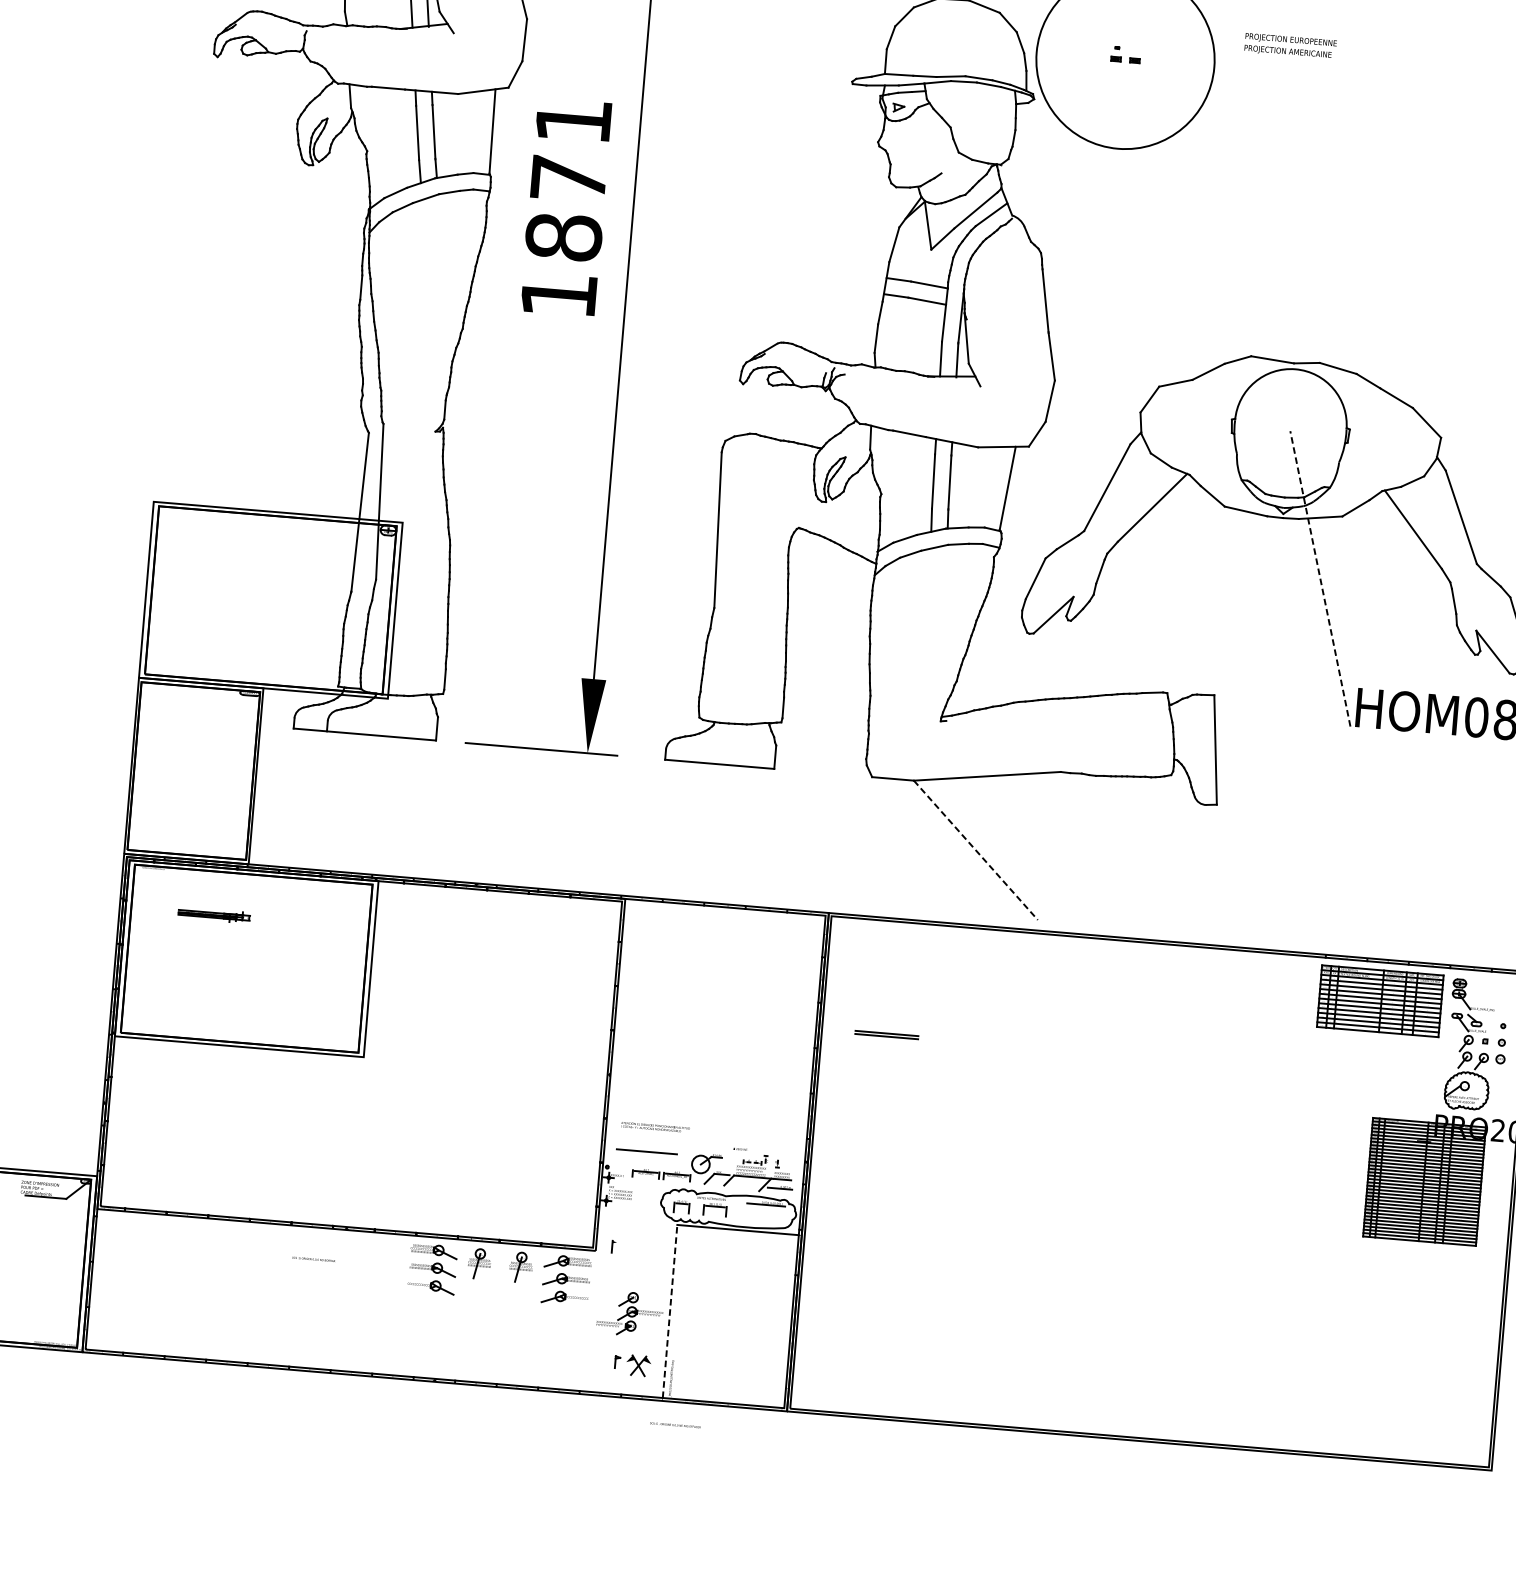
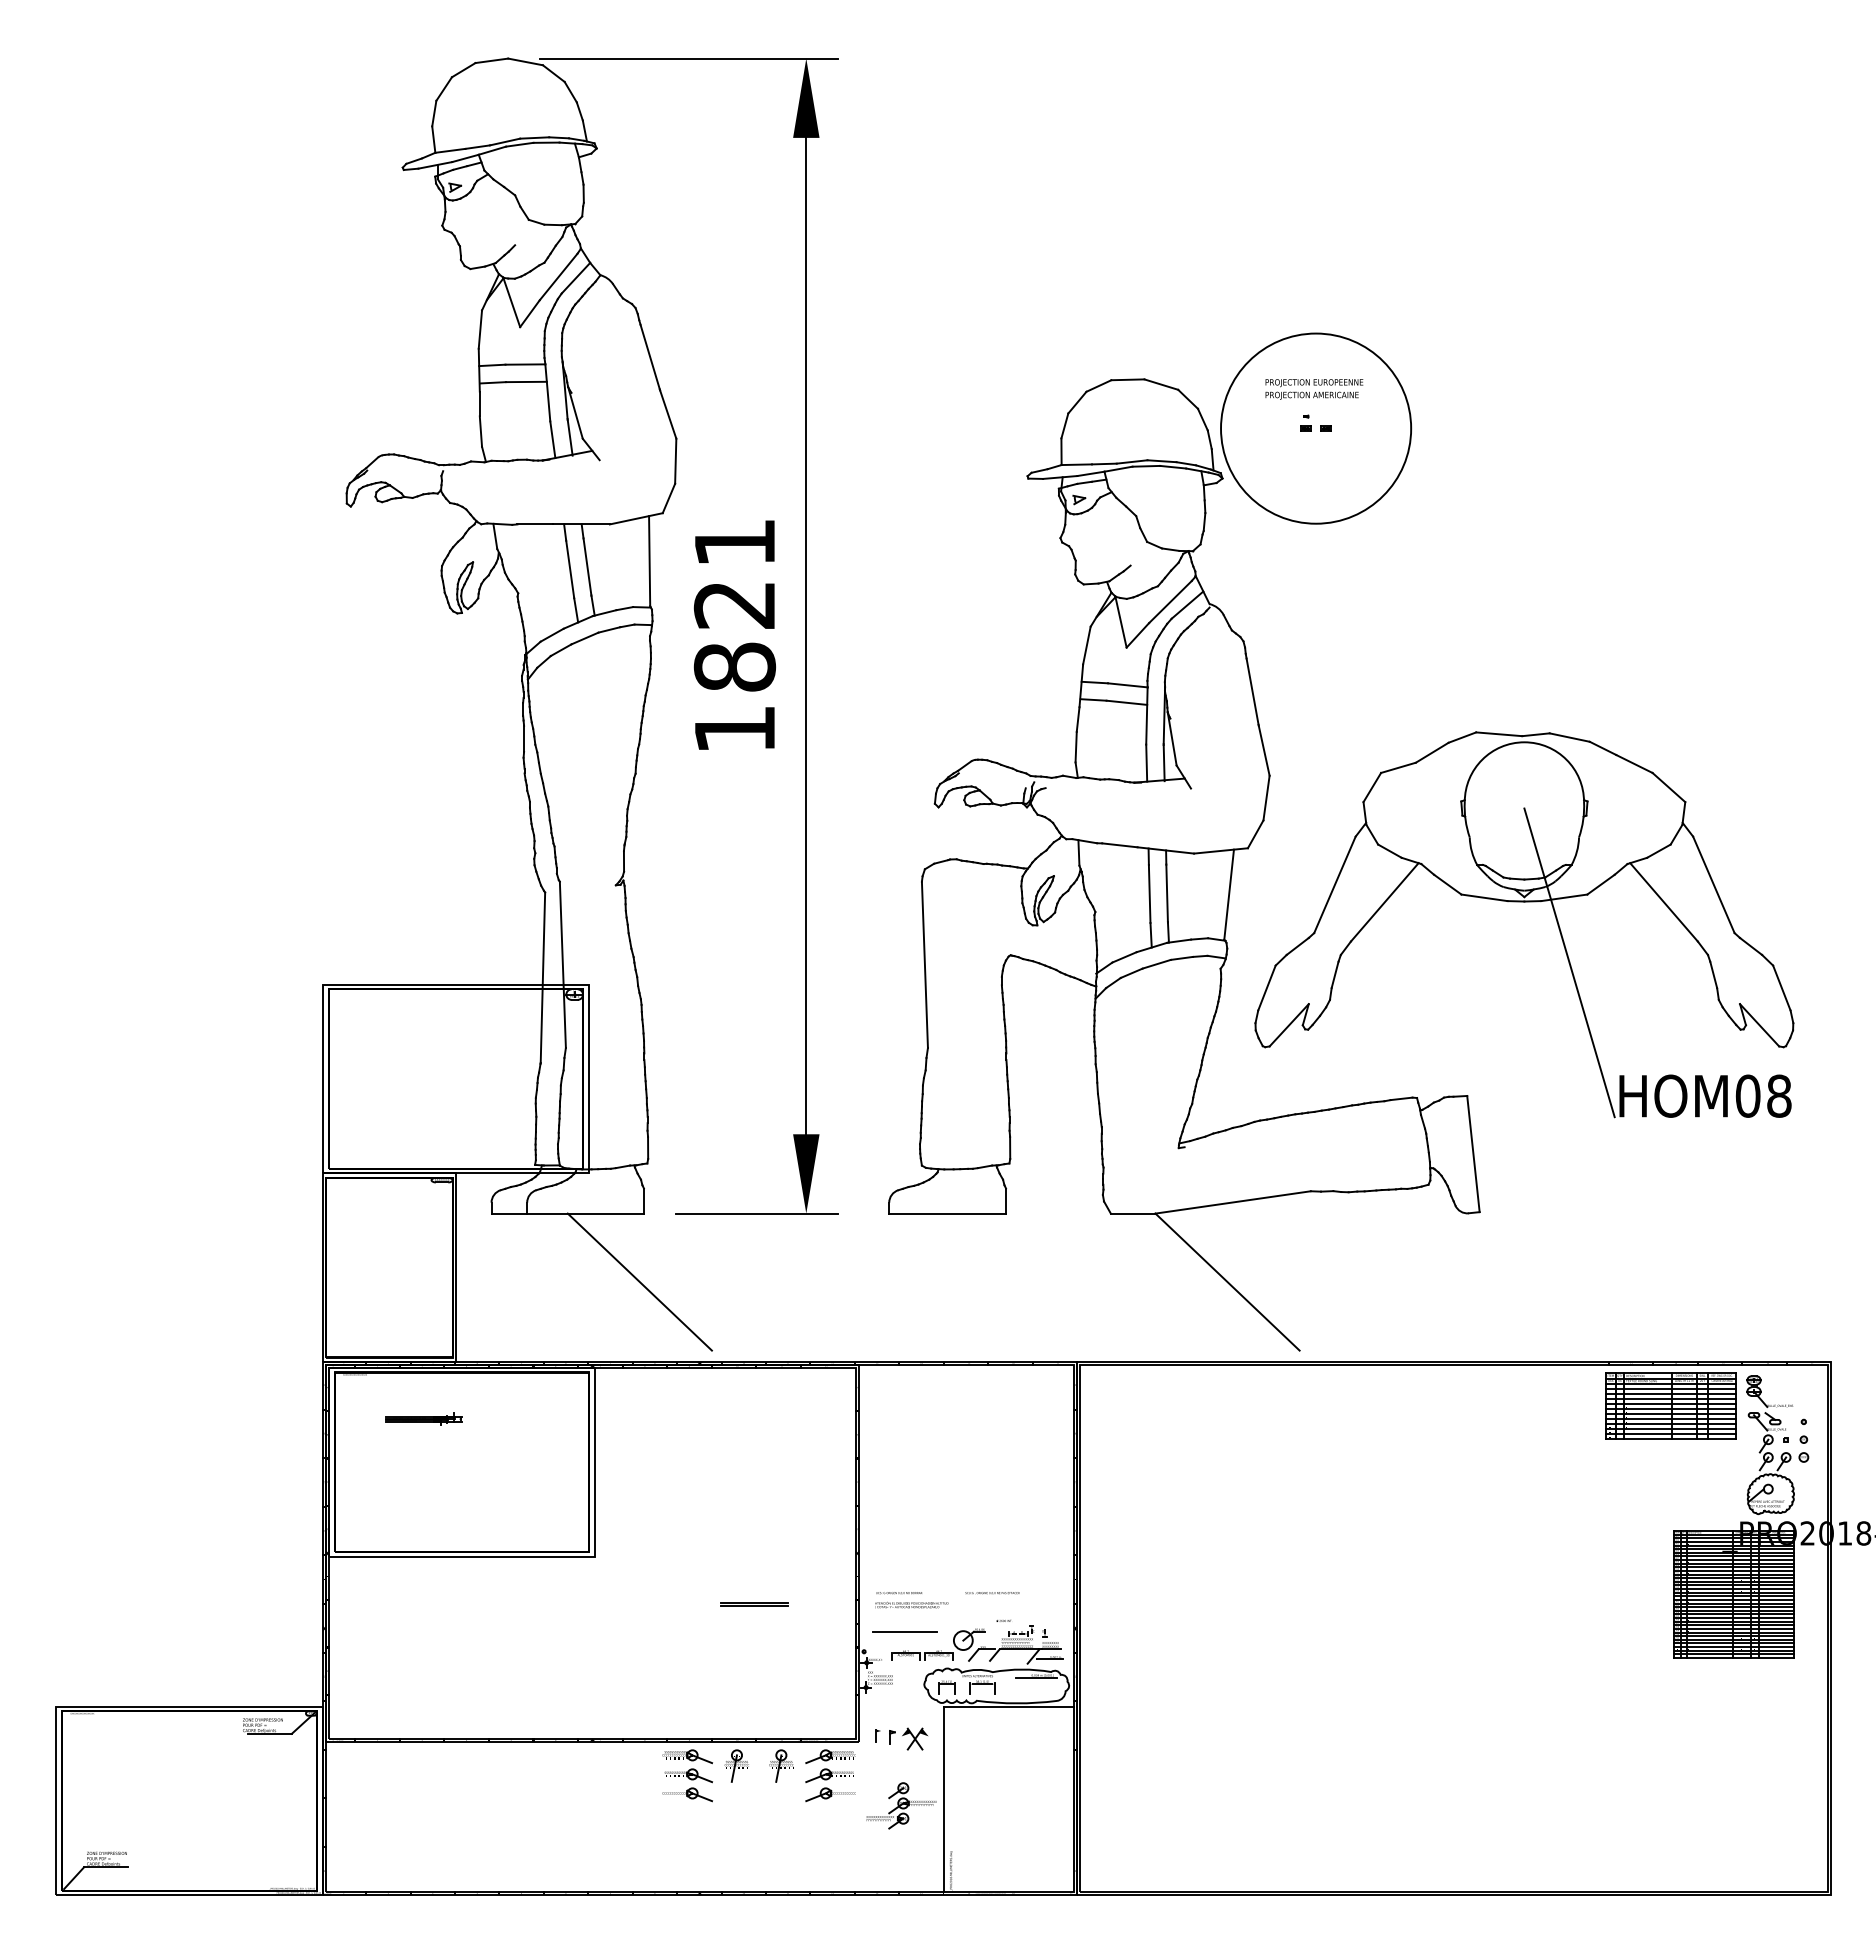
text: (1290, 46) -> (1314, 389), moved
text: (567, 179) -> (733, 605), 1871 -> 1821
line: (1320, 578) -> (1569, 962), dashed -> solid
line: (426, 803) -> (639, 1281), added
line: (975, 850) -> (1227, 1282), dashed -> solid
line: (886, 1034) -> (754, 1603), moved
text: (313, 1259) -> (899, 1593), moved
line: (669, 1311) -> (943, 1799), dashed -> solid
part: (632, 1364) -> (908, 1738), moved
text: (675, 1425) -> (992, 1593), moved

